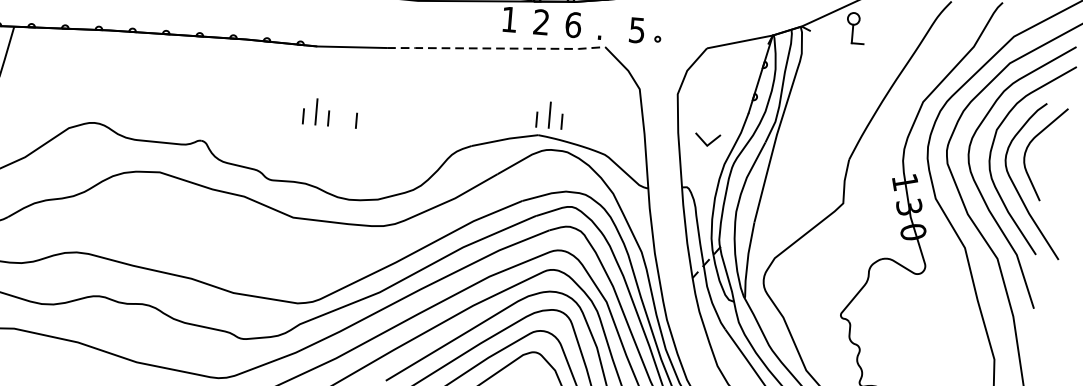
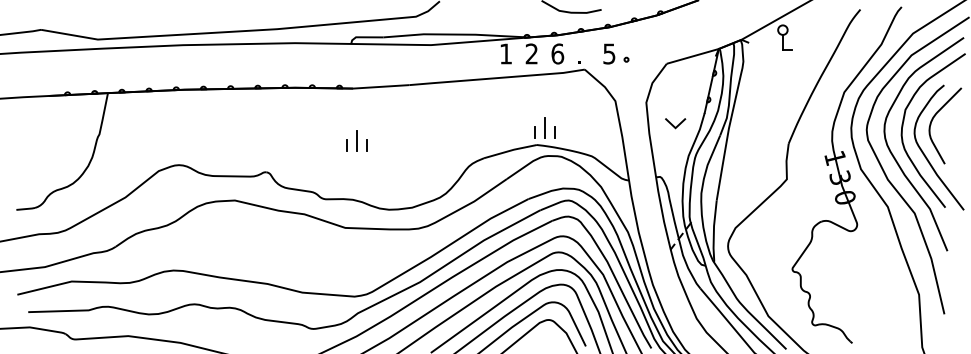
line: (496, 48) -> (497, 78), dashed -> solid
line: (356, 120) -> (389, 145), removed
line: (705, 141) -> (673, 124), moved

